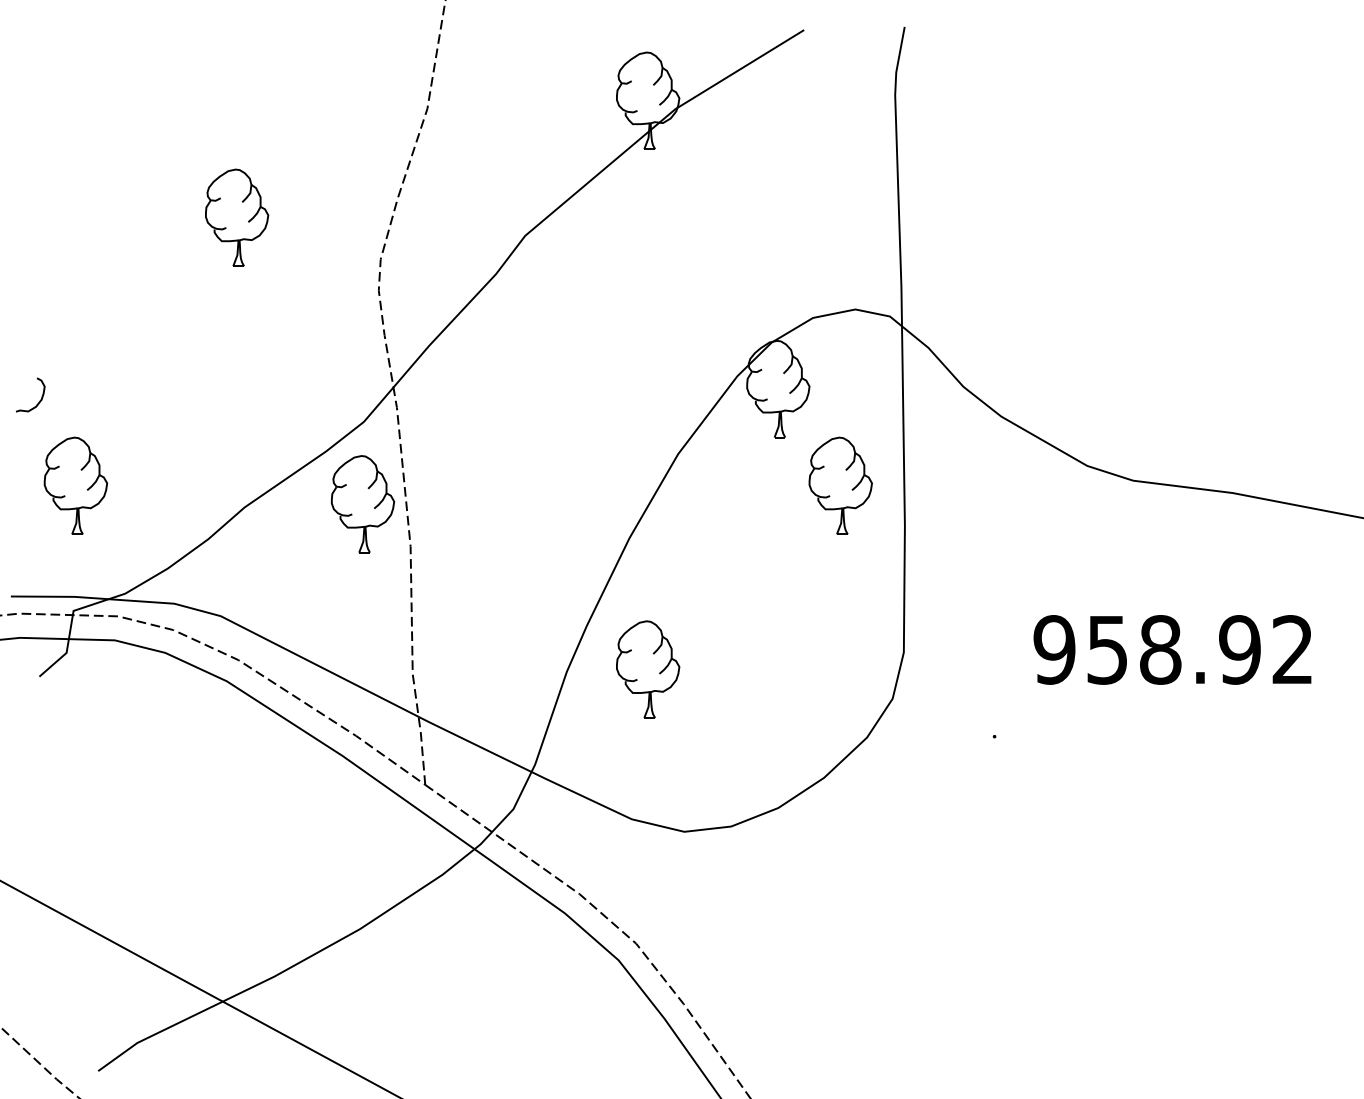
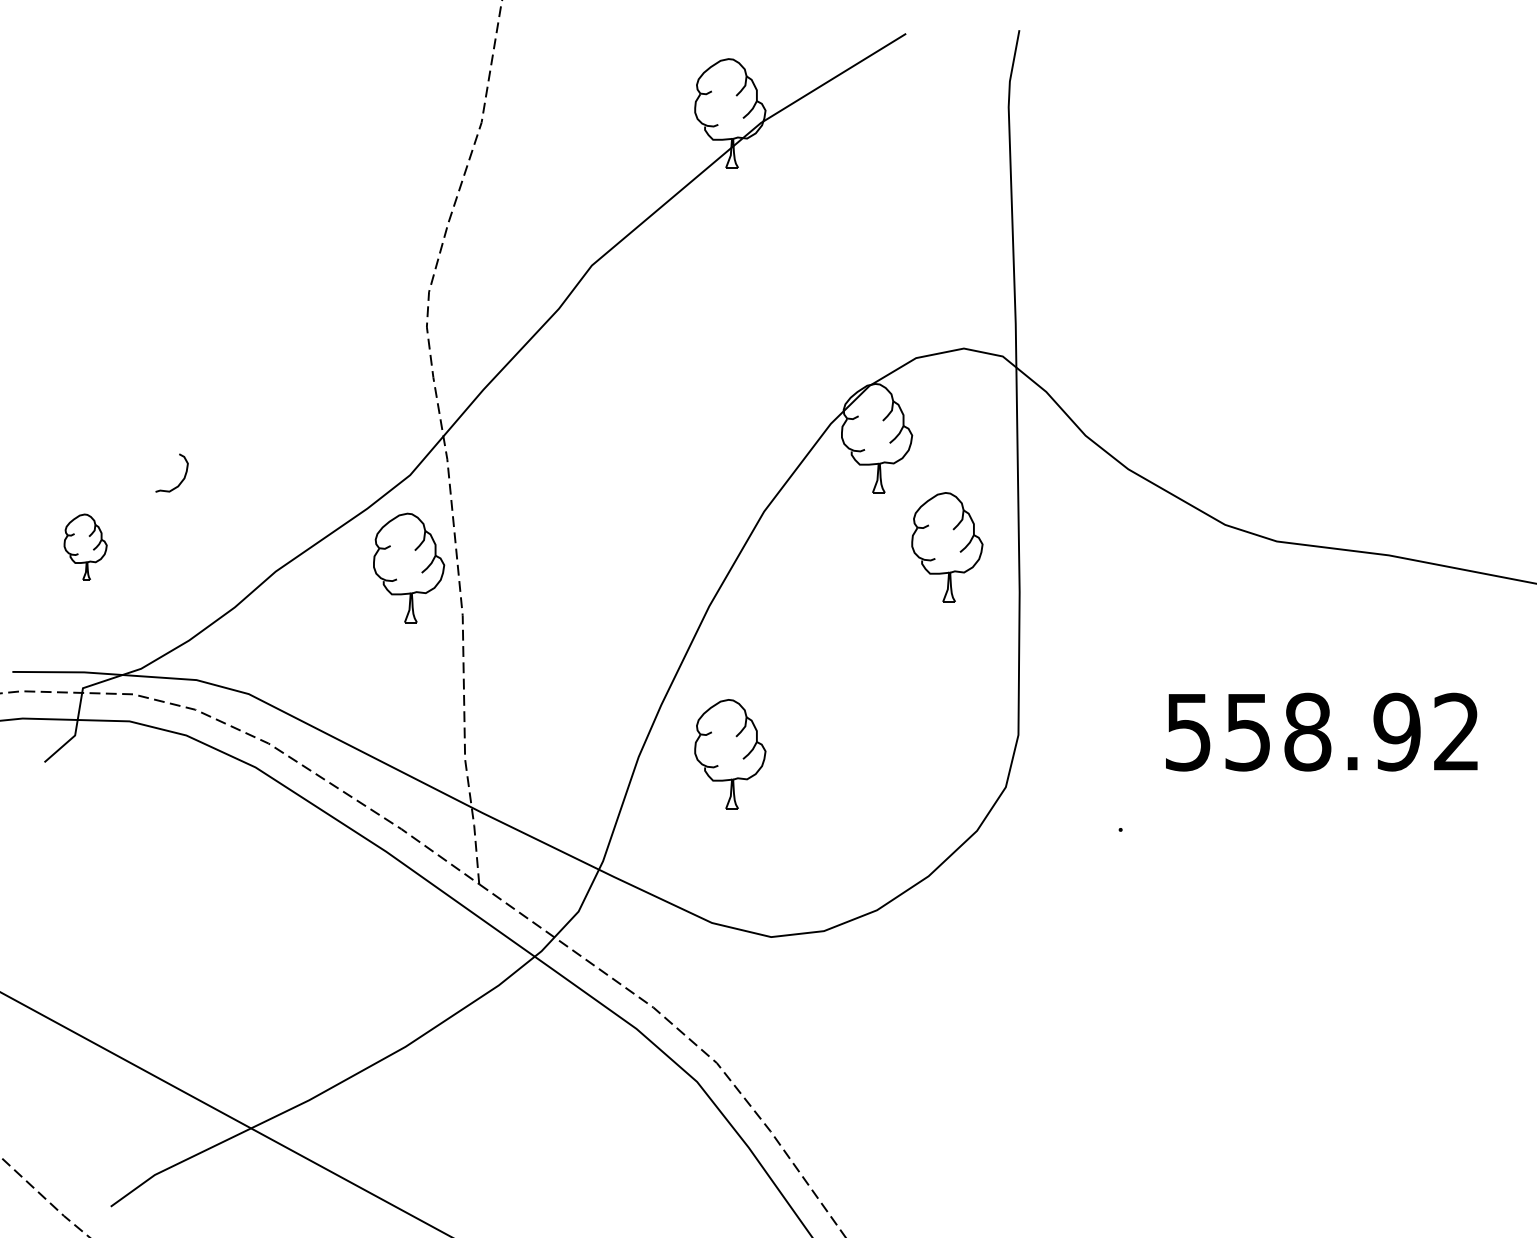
part: (237, 217) -> (267, 244), removed
curve: (39, 400) -> (182, 479), moved
part: (75, 485) -> (85, 546), size x0.6
text: (1054, 649) -> (1188, 731), 958.92 -> 558.92

